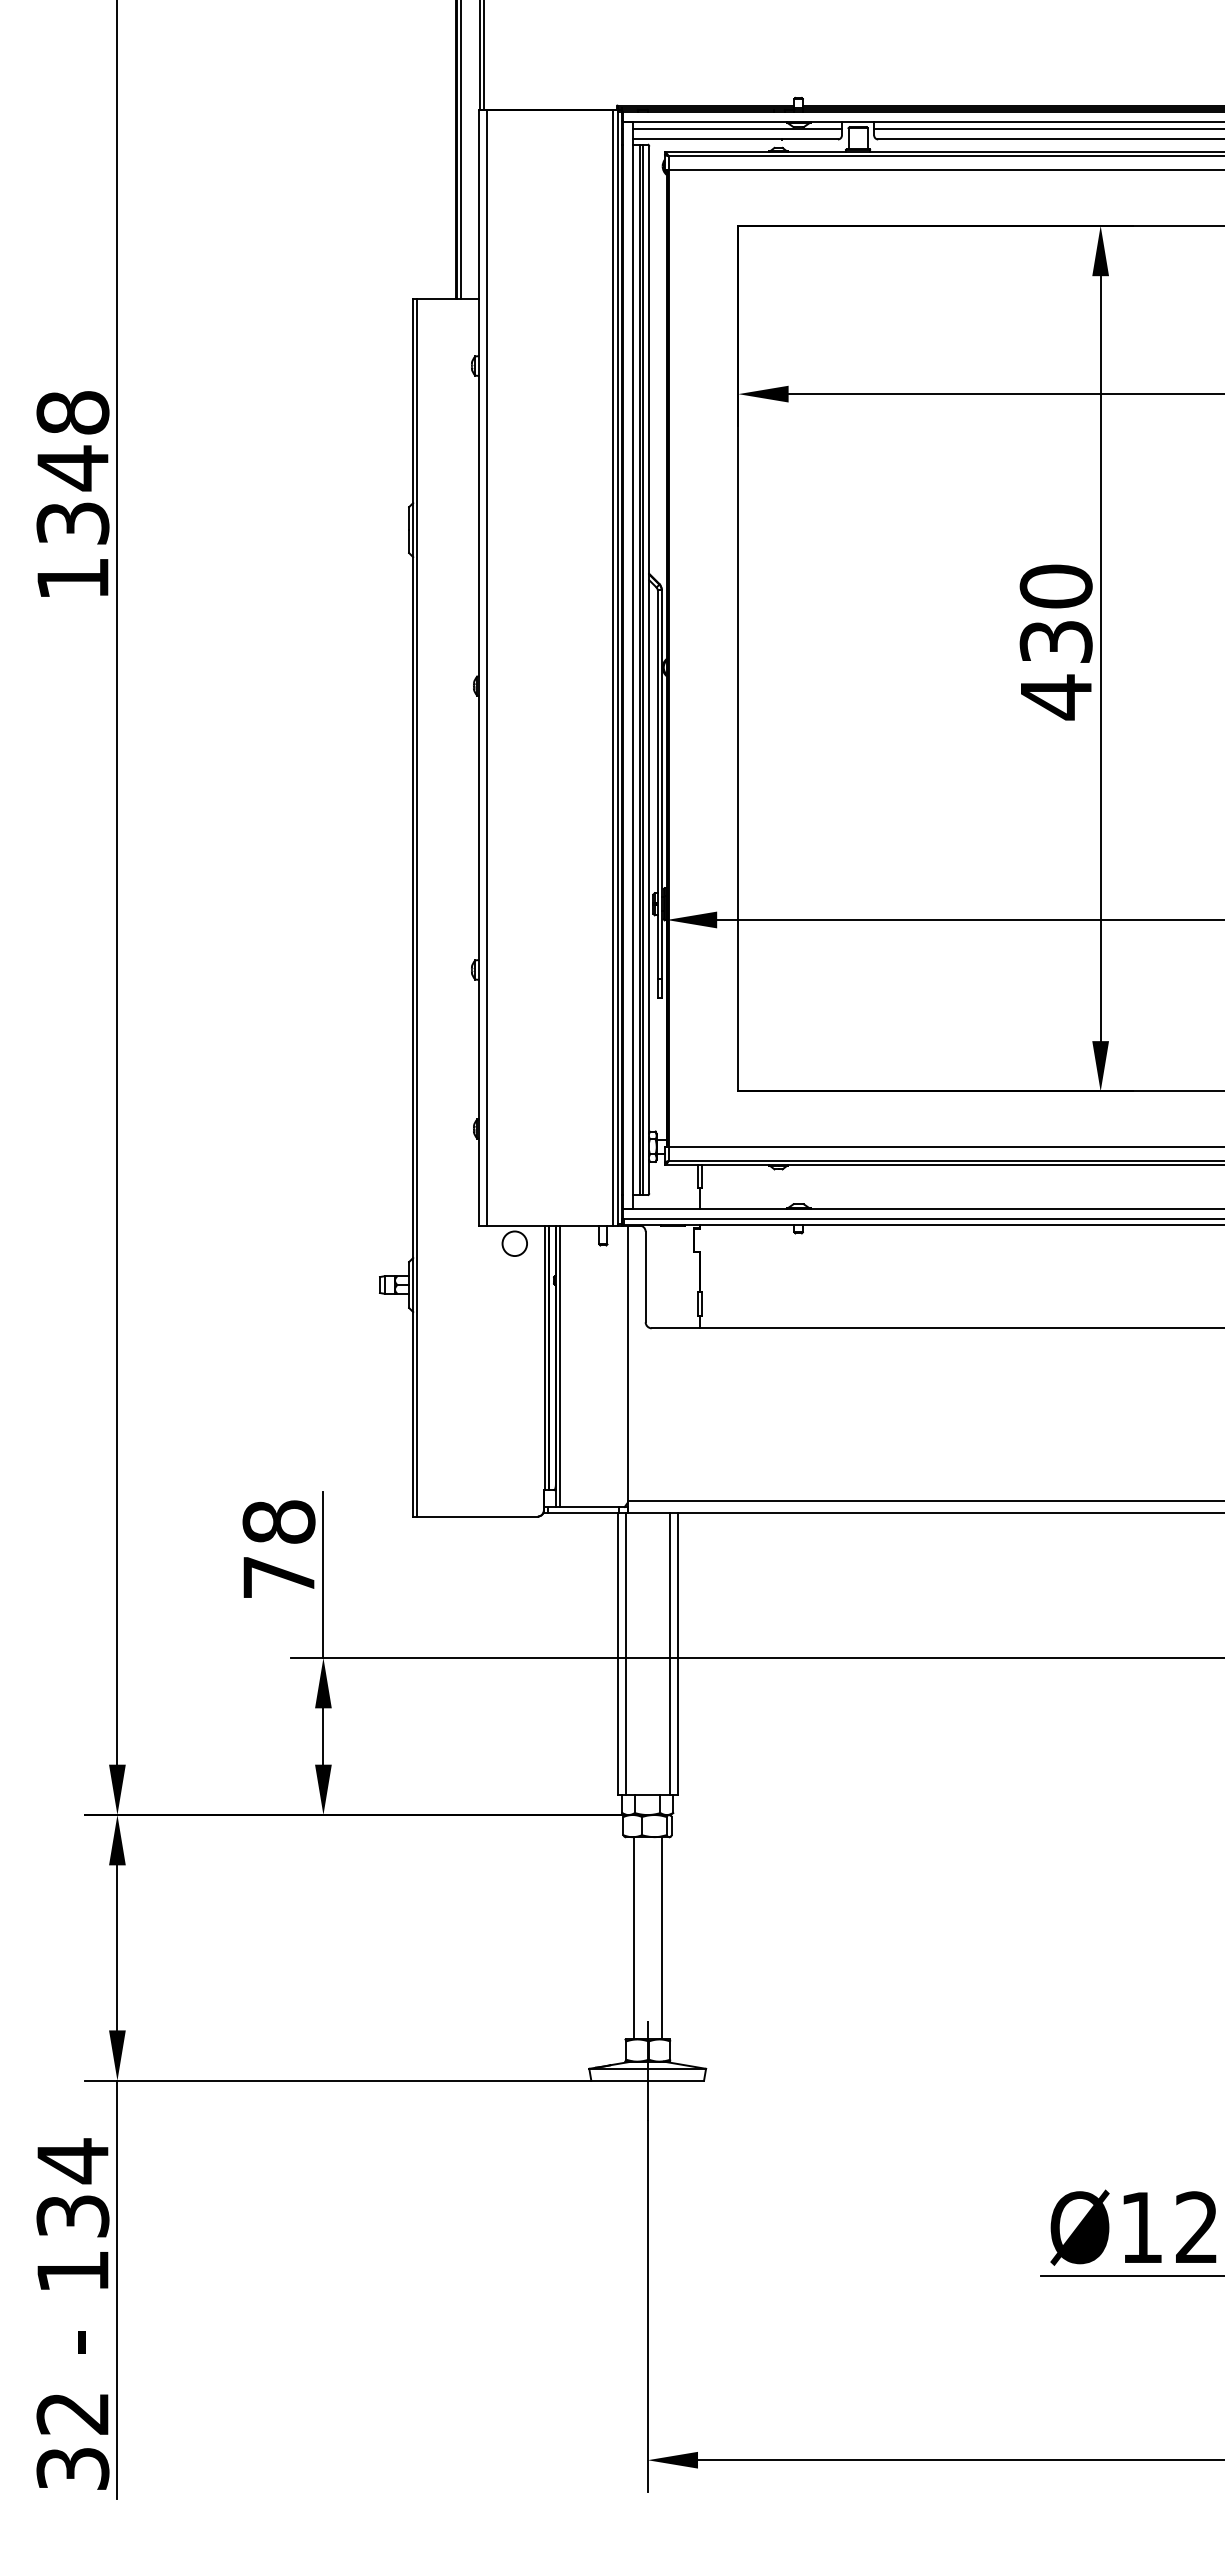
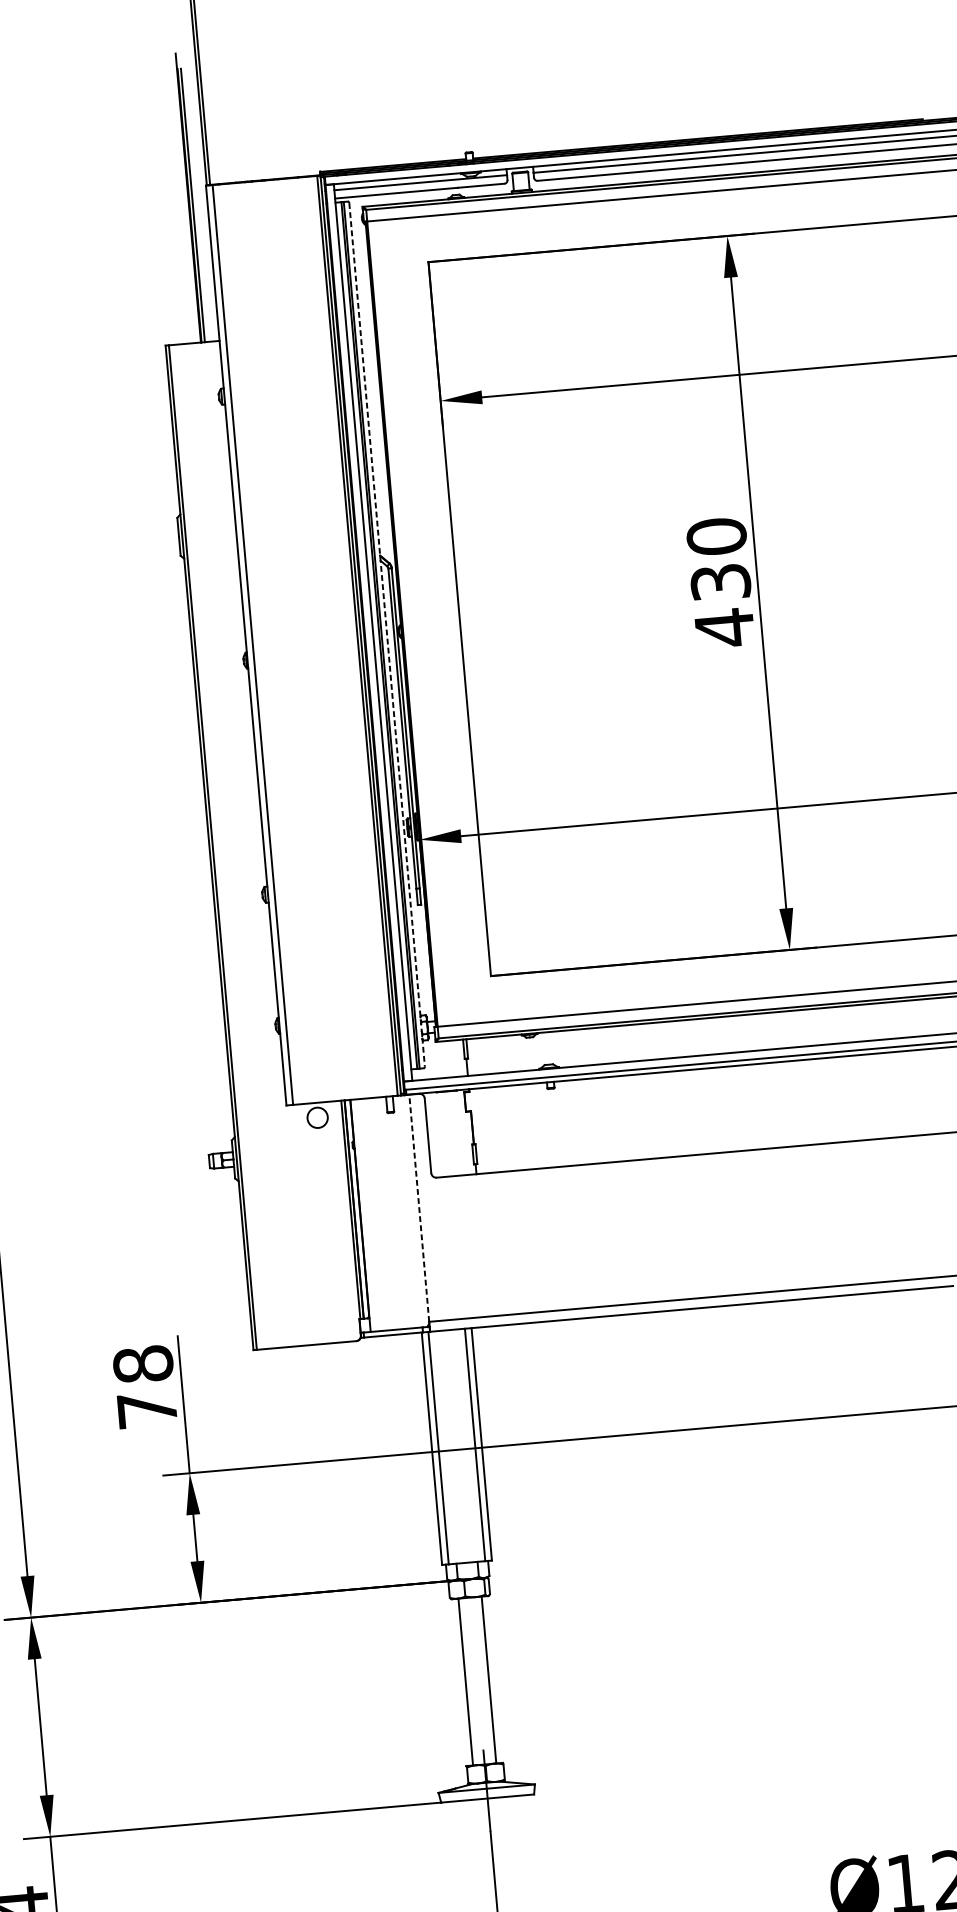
line: (649, 670) -> (387, 635), solid -> dashed
line: (627, 1363) -> (419, 1208), solid -> dashed
line: (559, 1366) -> (363, 1215), removed

